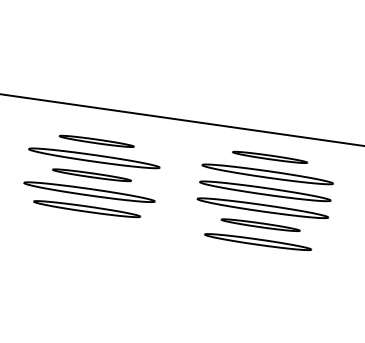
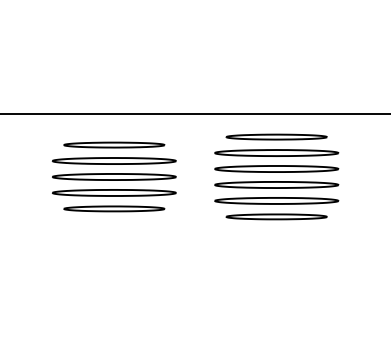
part: (97, 140) -> (114, 144), size x1.43
part: (270, 156) -> (276, 136), size x1.43
part: (92, 174) -> (114, 176), size x1.67
part: (260, 224) -> (276, 200), size x1.67

